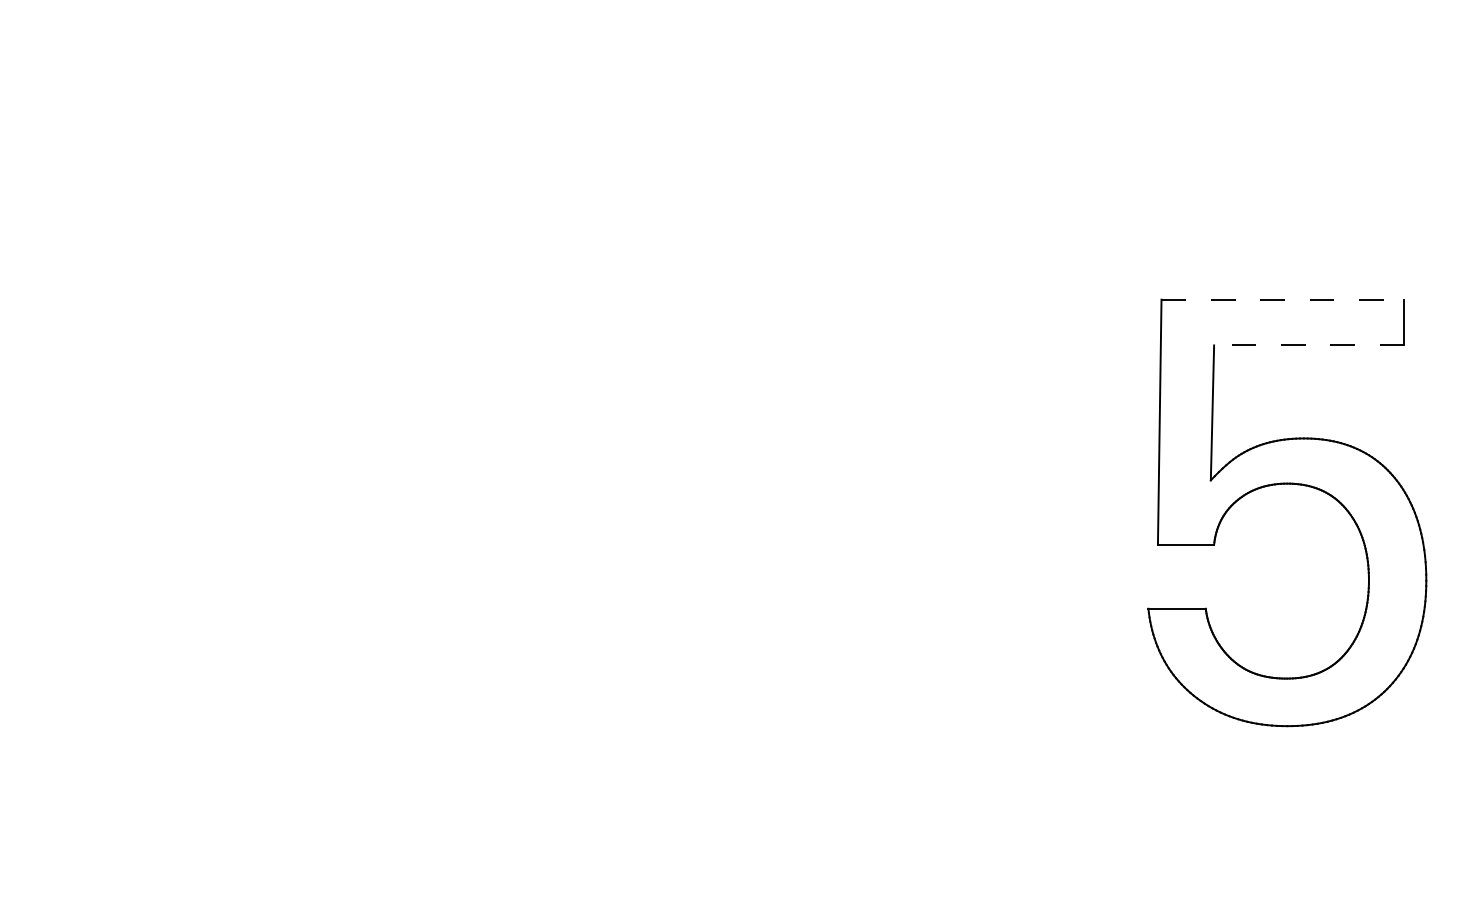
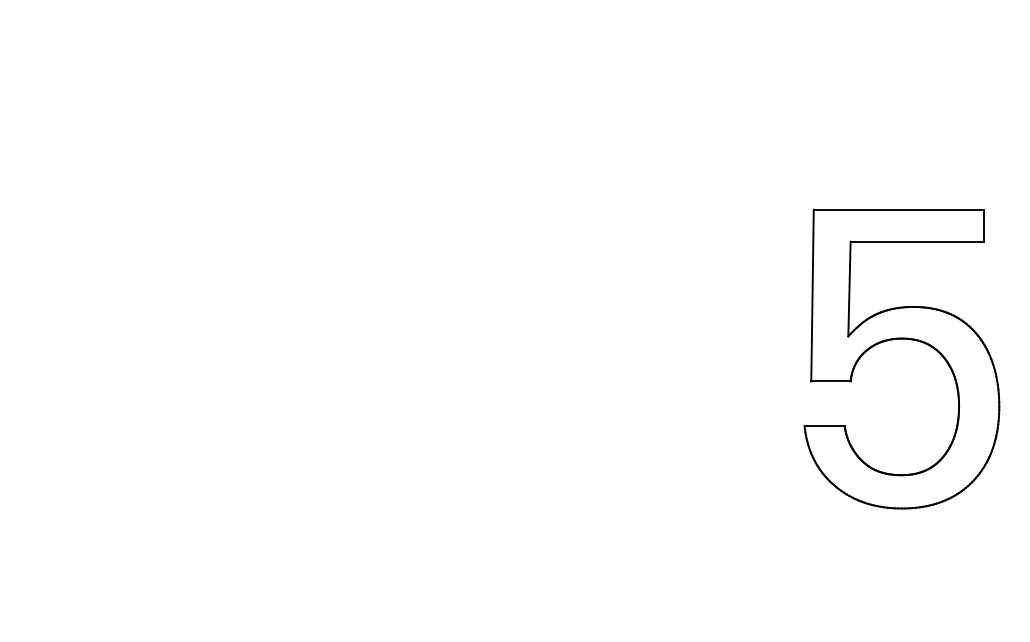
line: (1283, 299) -> (899, 209), dashed -> solid
line: (1308, 345) -> (916, 241), dashed -> solid

